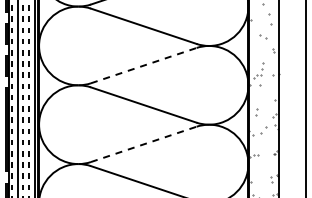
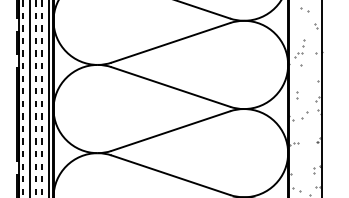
line: (143, 65) -> (170, 42), dashed -> solid
line: (143, 144) -> (170, 131), dashed -> solid

